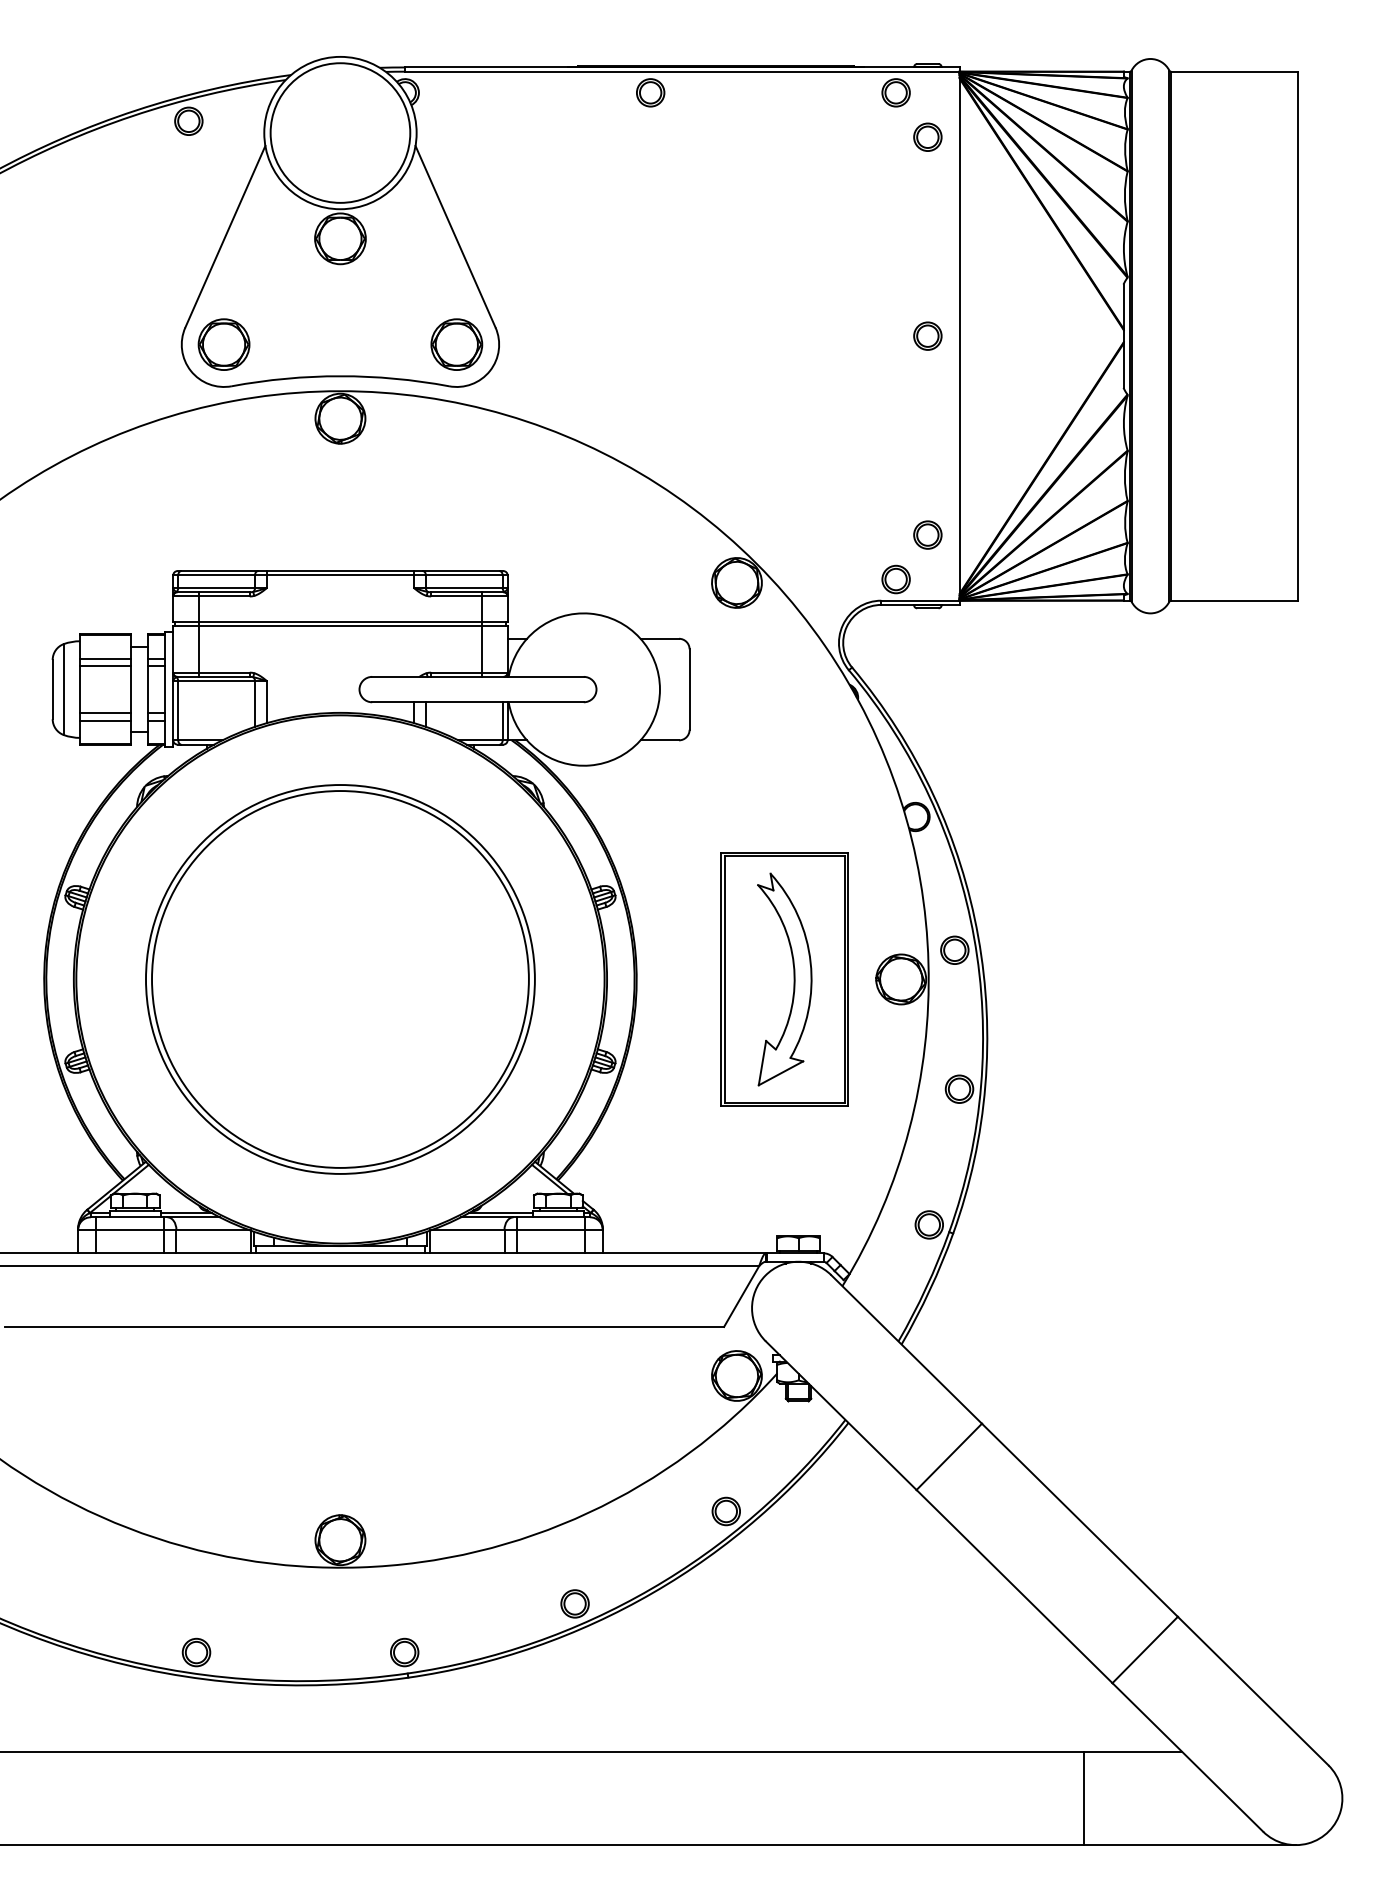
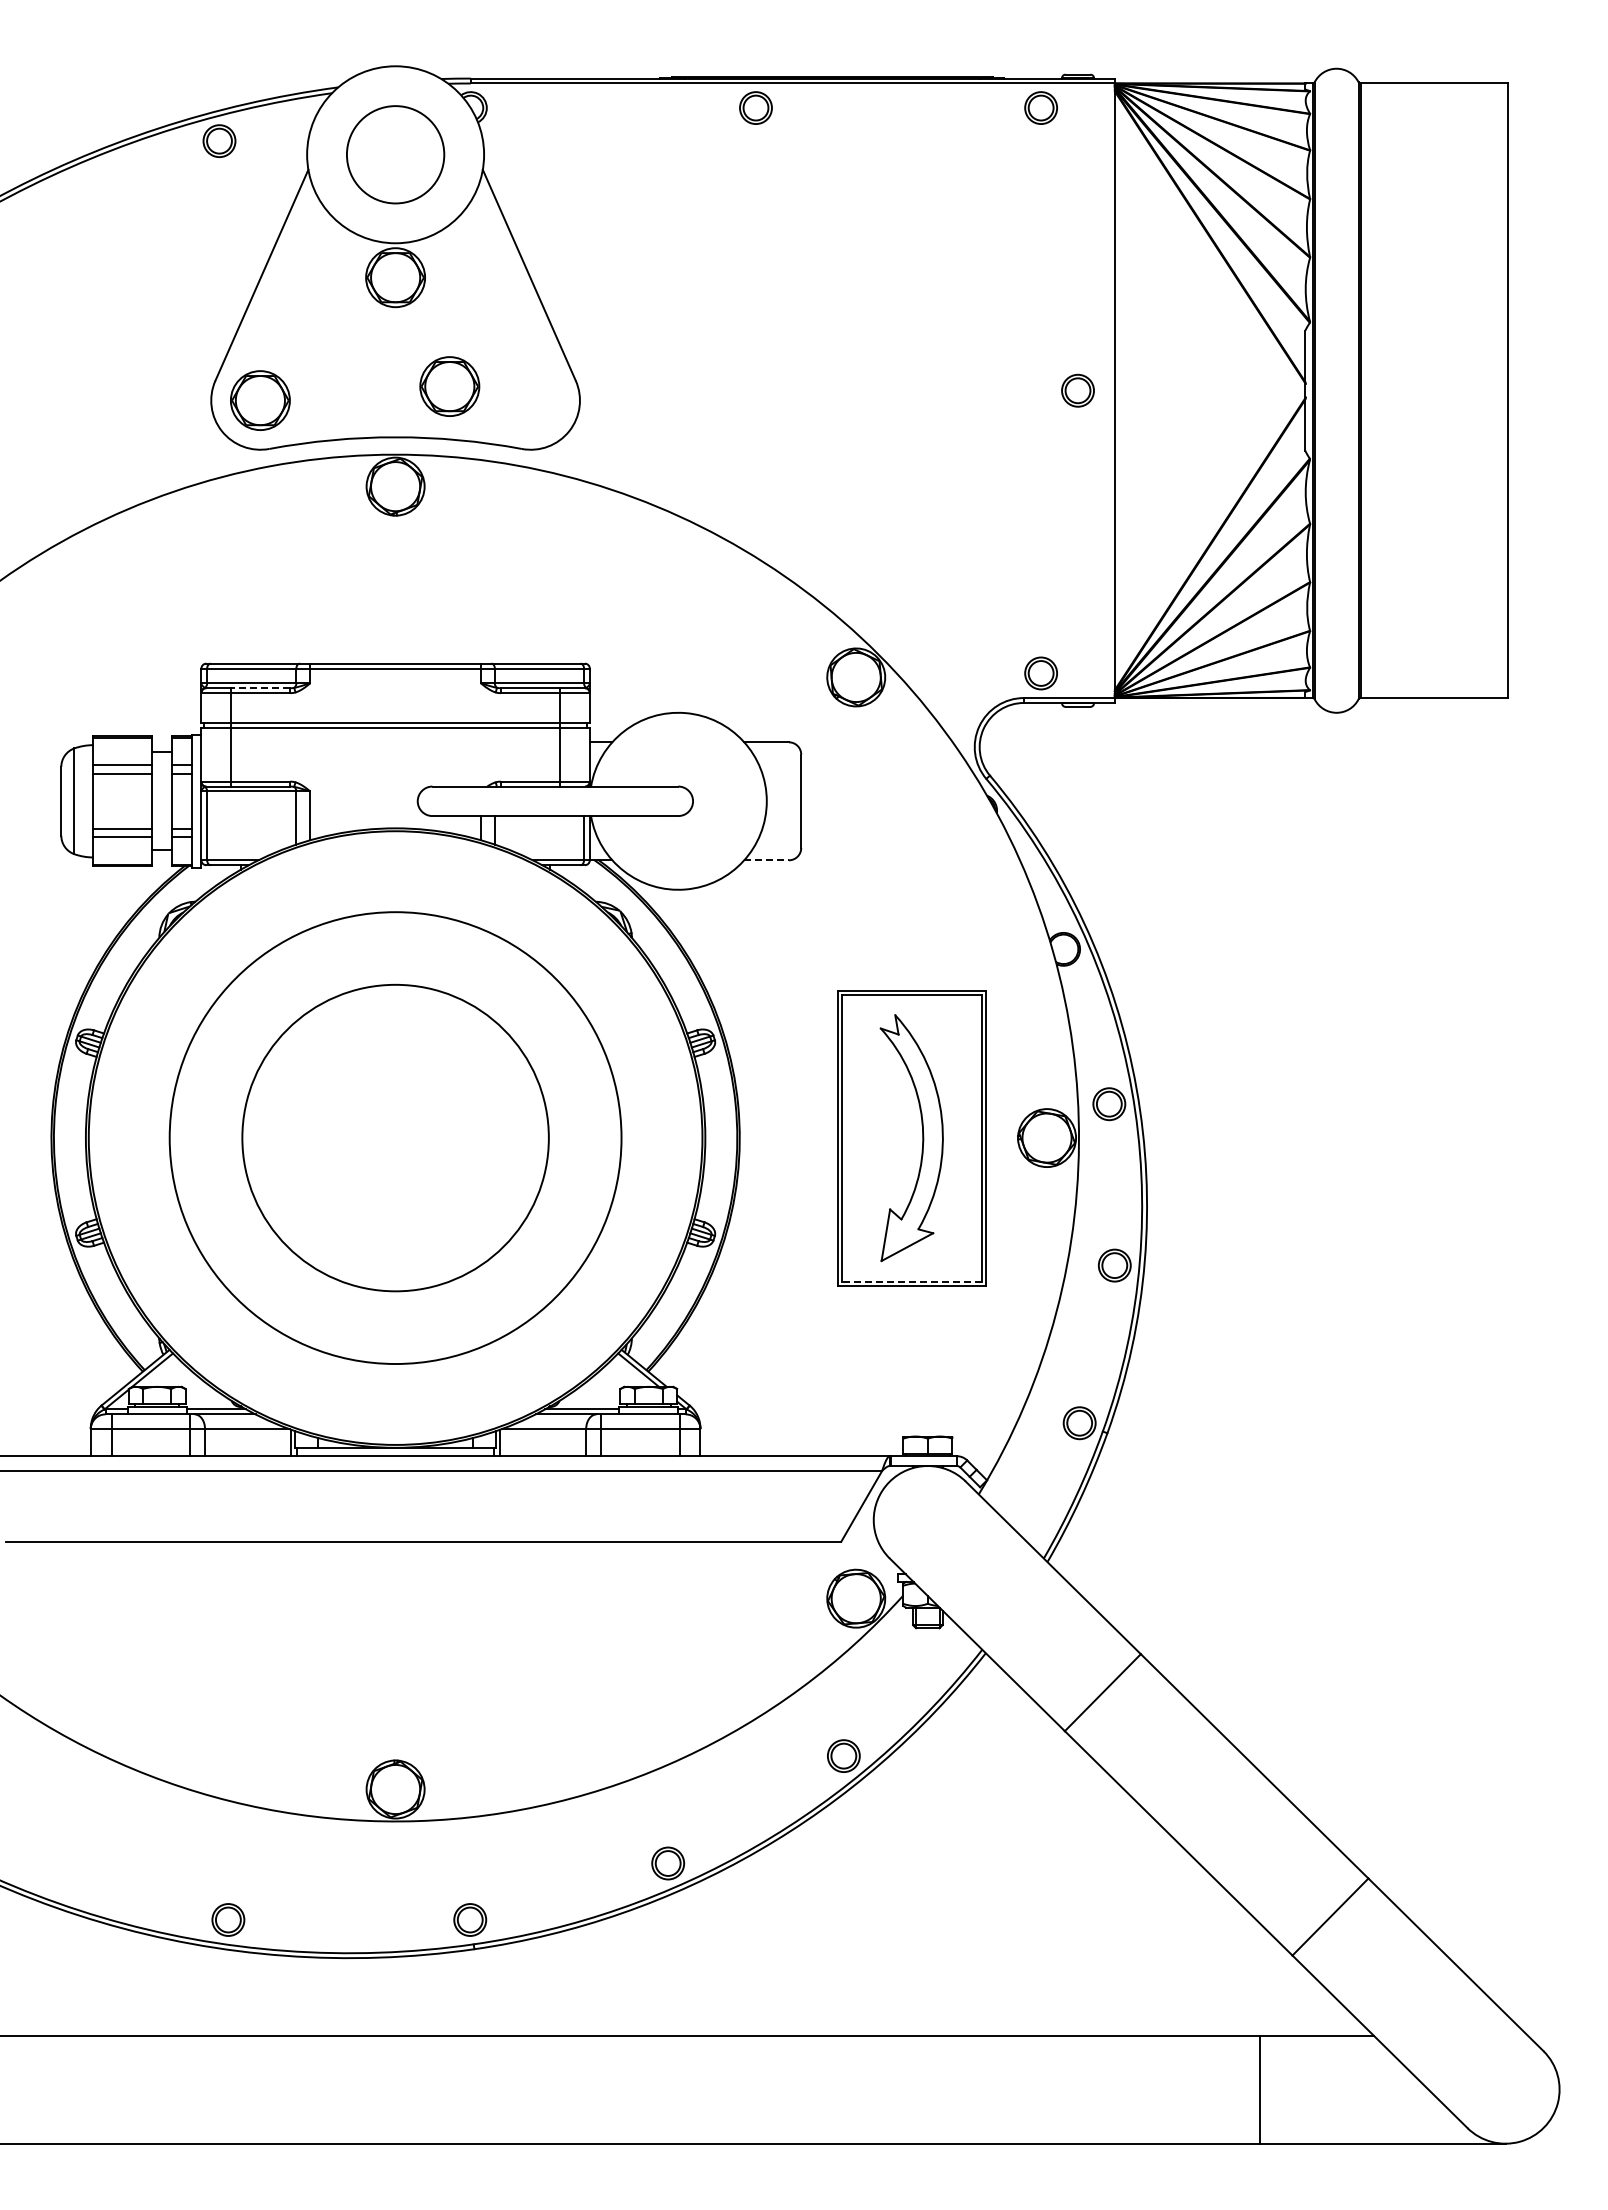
circle: (340, 132) -> (395, 154), size x0.6
part: (927, 137) -> (1077, 159), removed
part: (456, 344) -> (449, 386), moved
part: (927, 534) -> (1077, 621), removed
line: (224, 592) -> (260, 688), solid -> dashed
line: (660, 740) -> (767, 860), solid -> dashed
circle: (340, 979) -> (395, 1138), size x0.7
line: (784, 1102) -> (911, 1281), solid -> dashed

